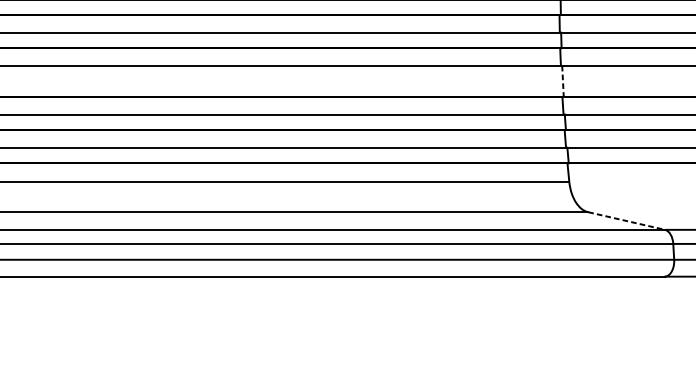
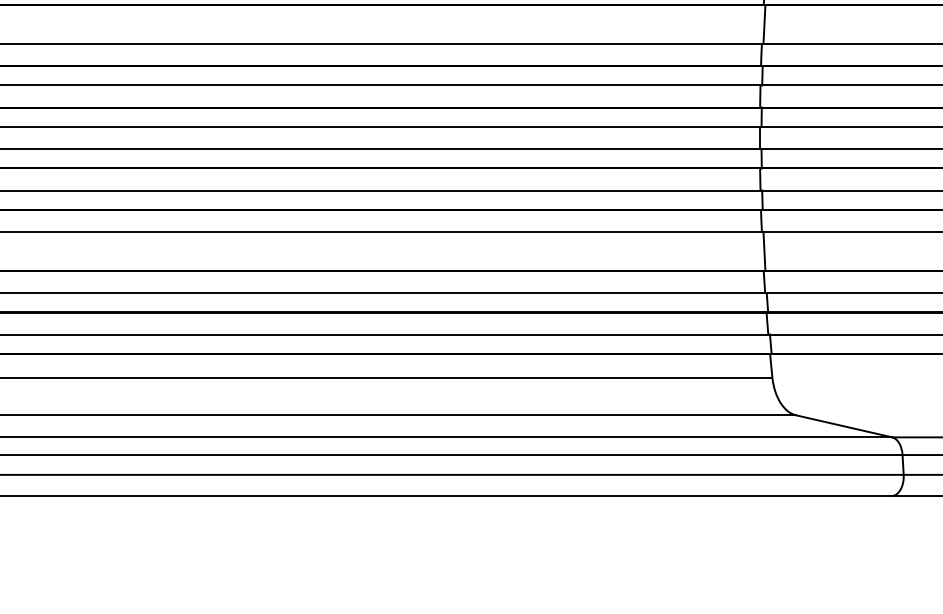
line: (563, 81) -> (764, 251), dashed -> solid
line: (626, 221) -> (844, 426), dashed -> solid

